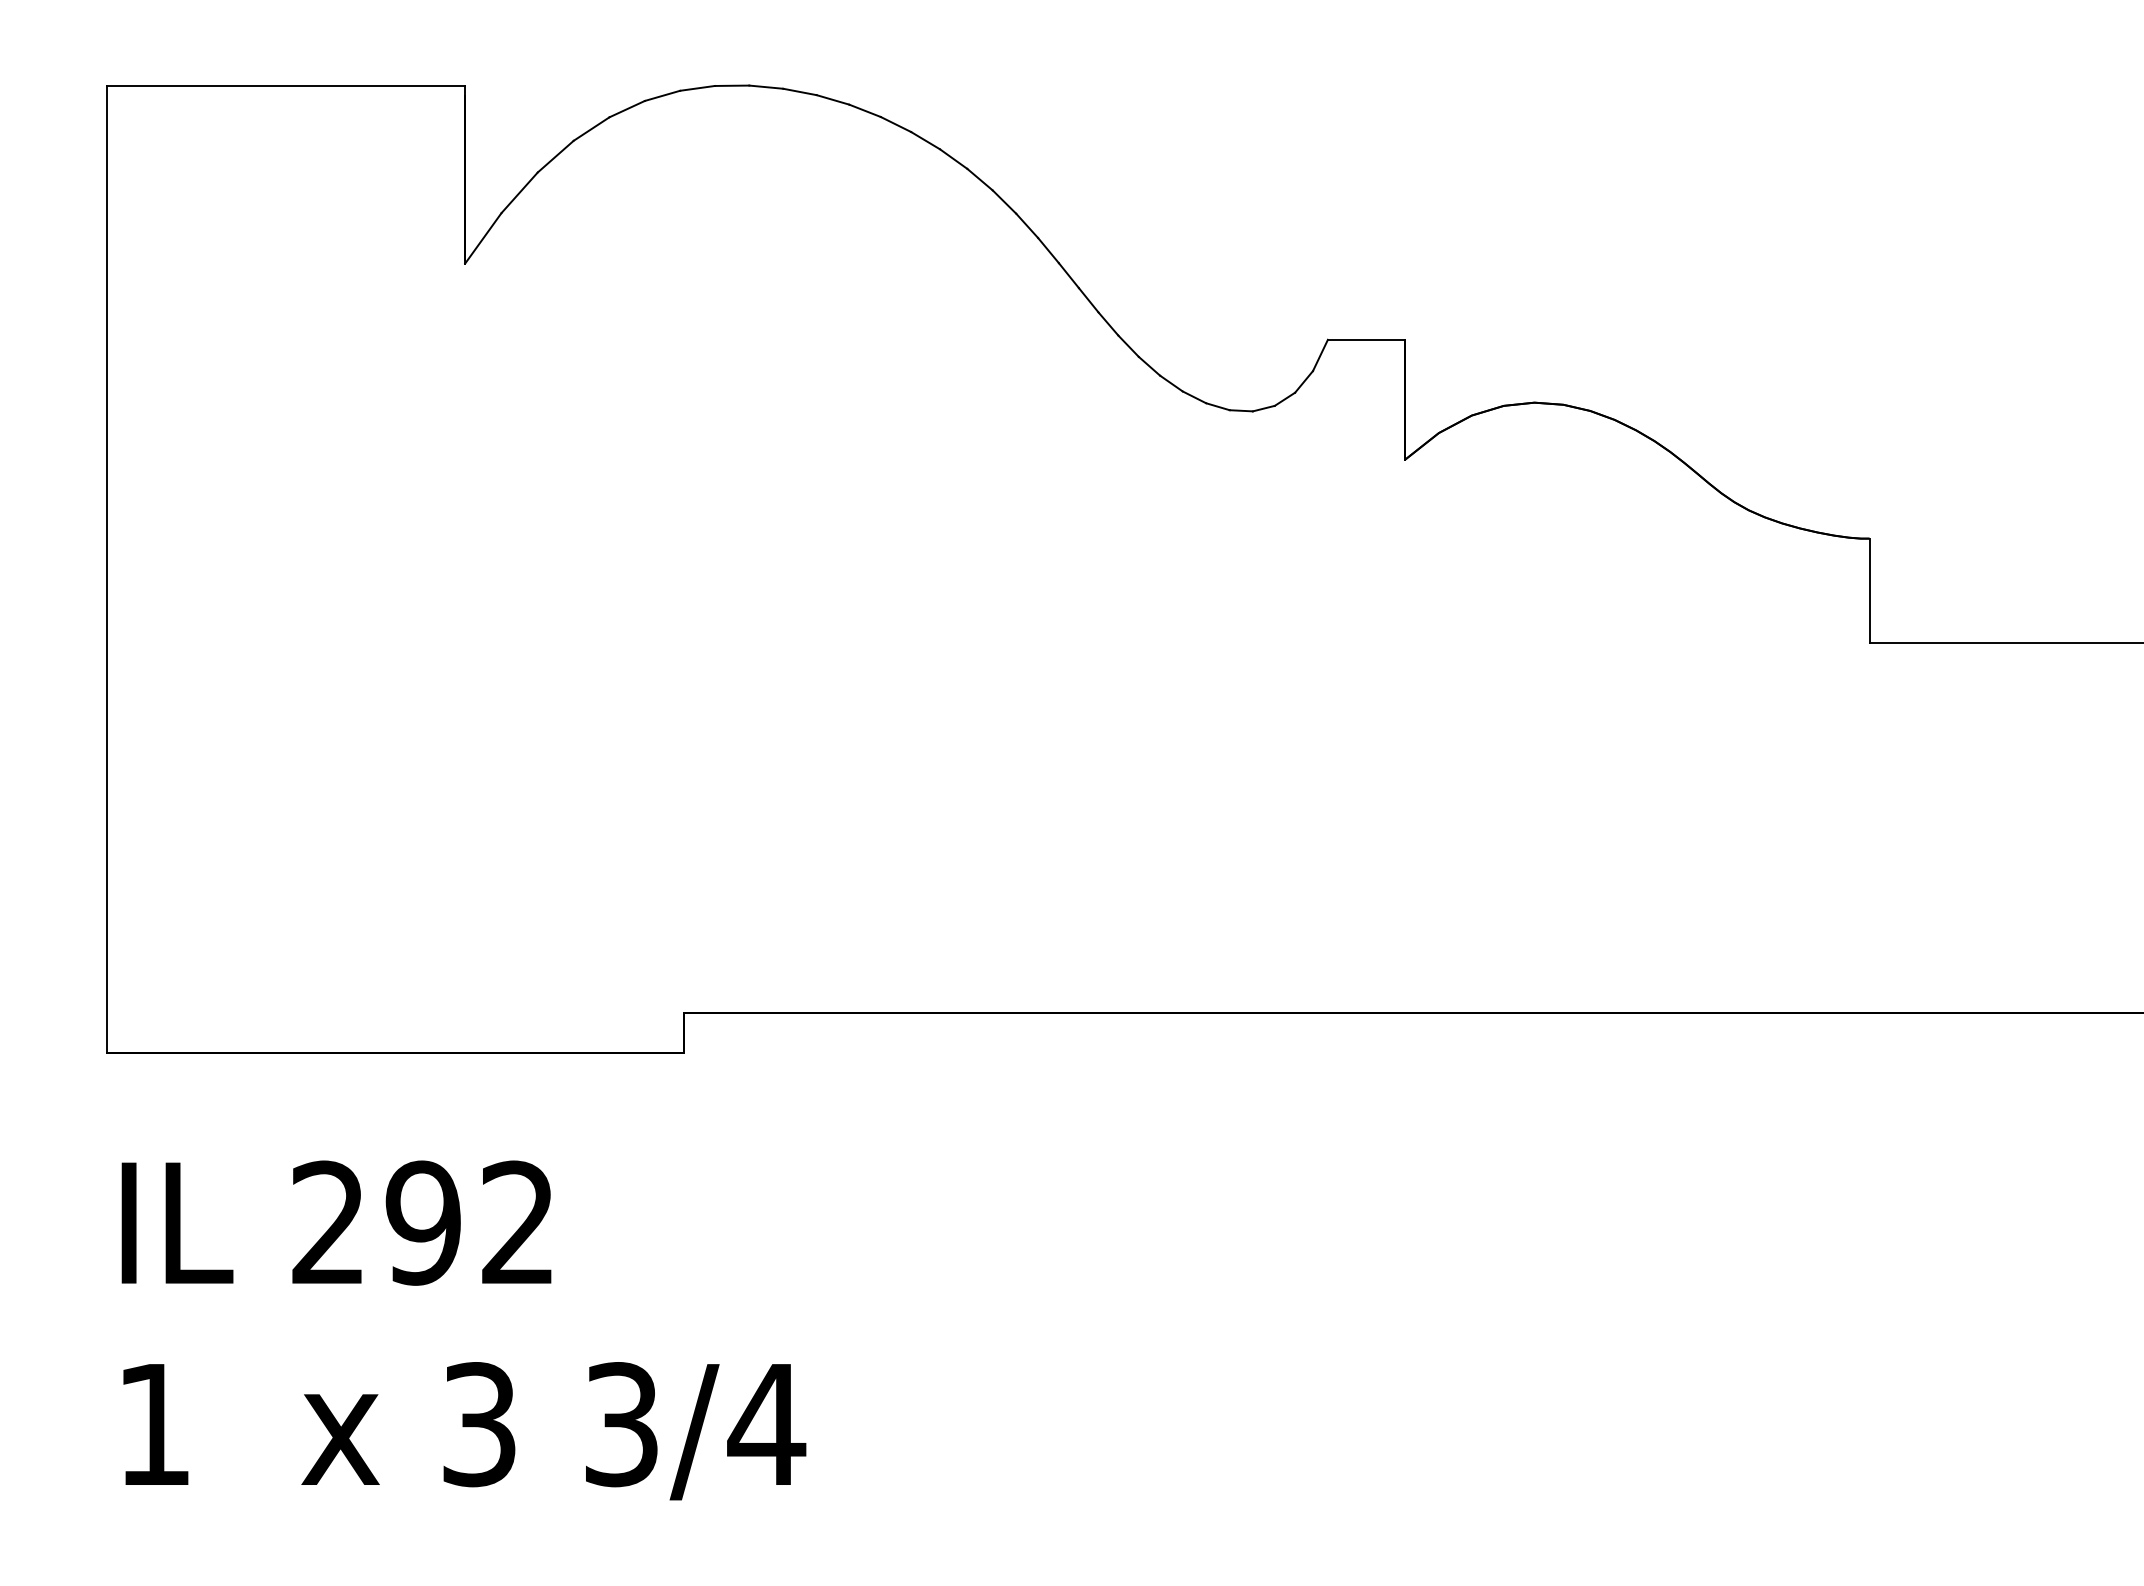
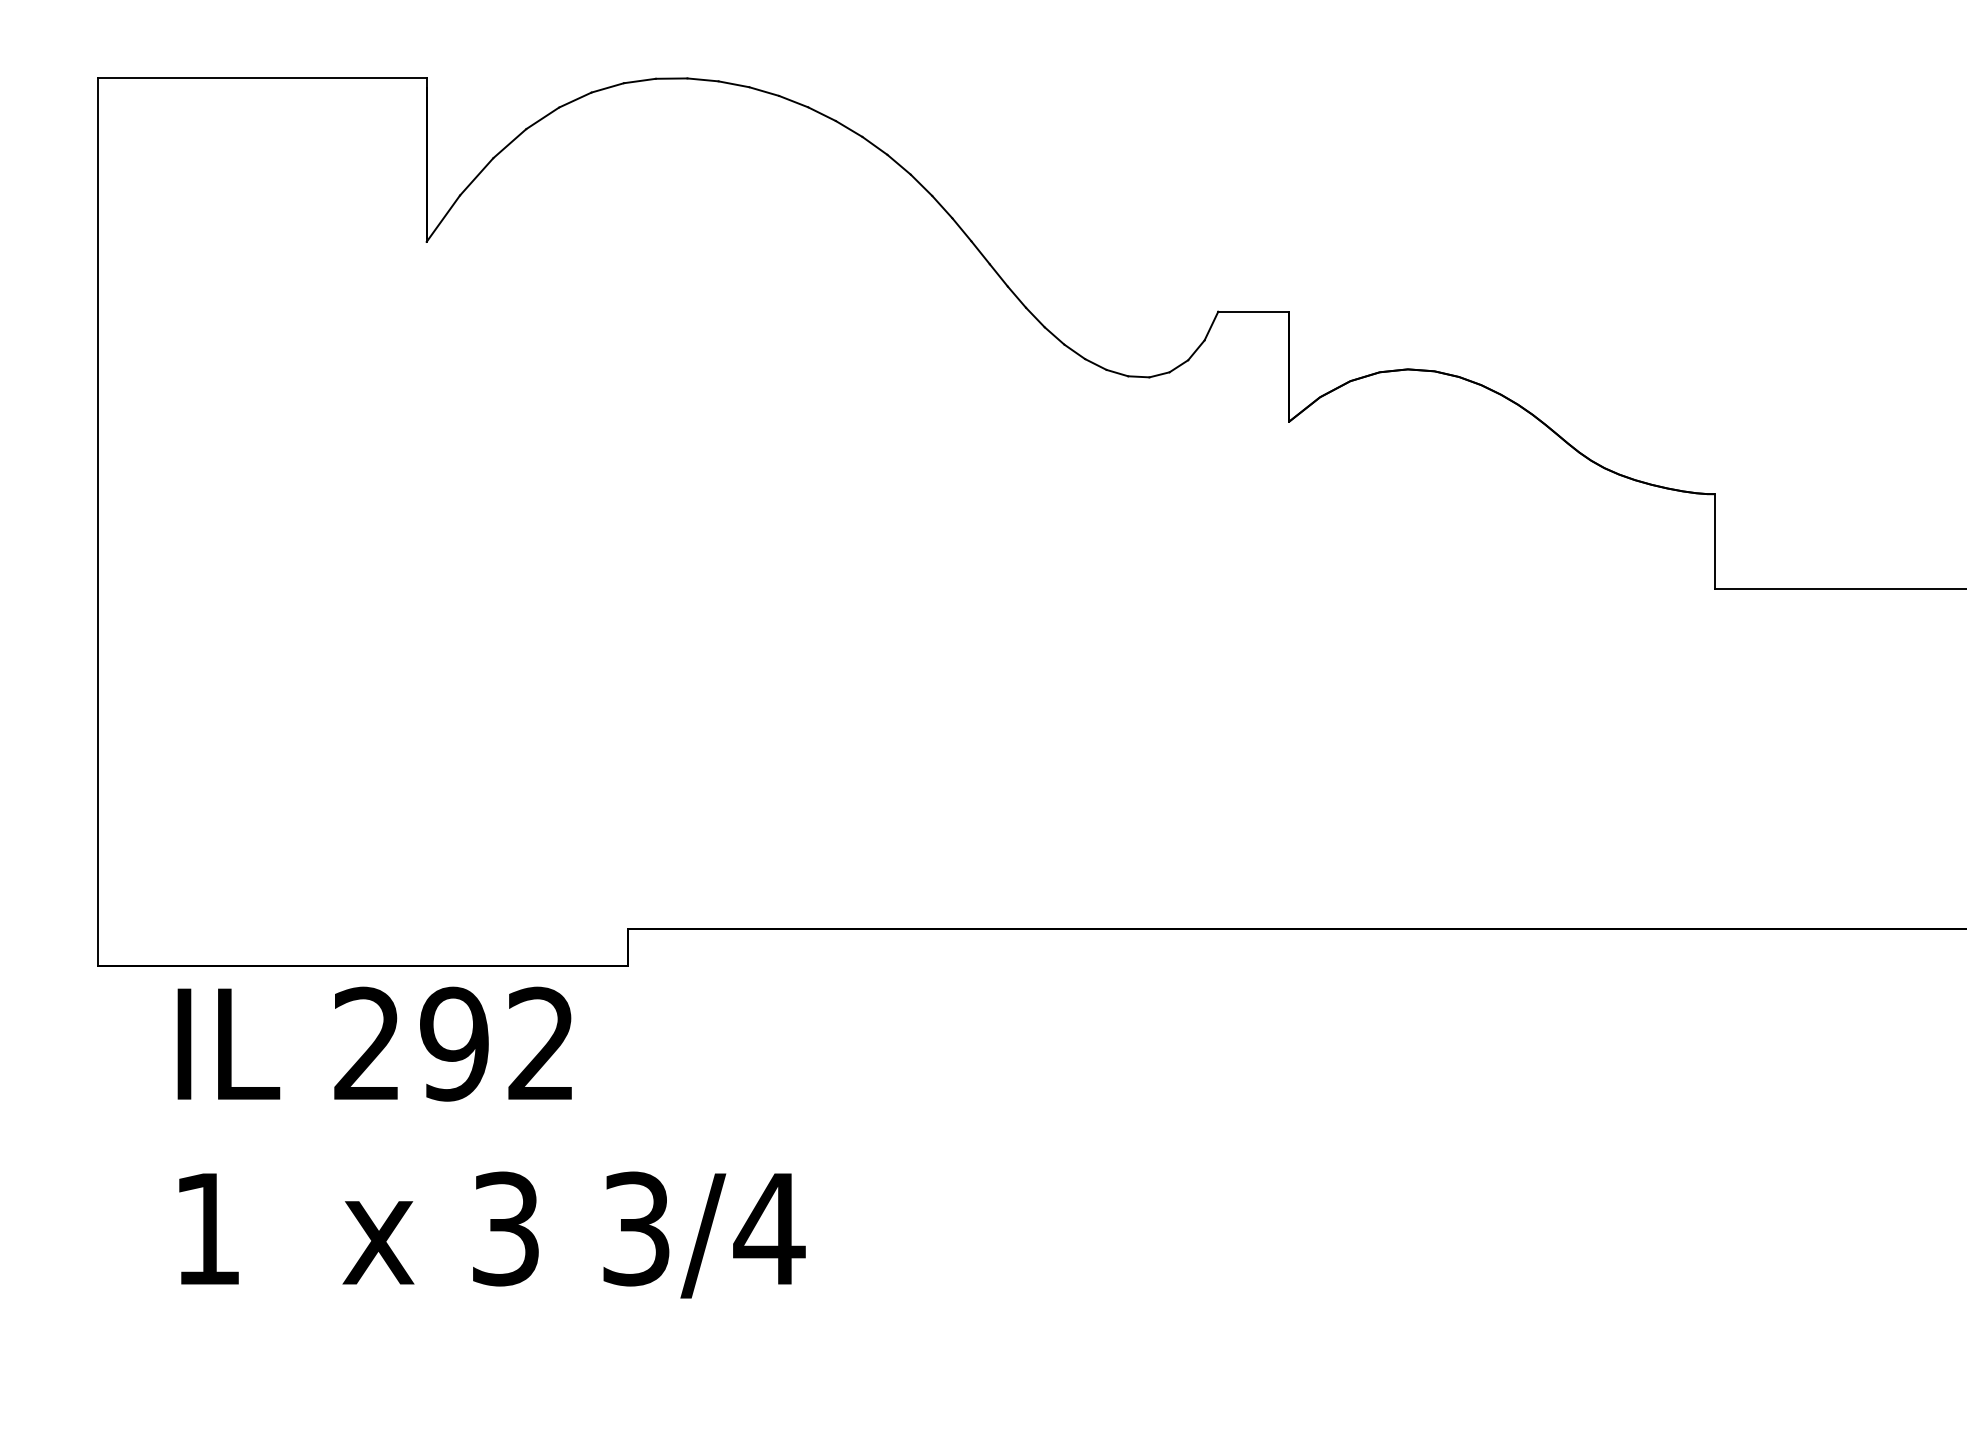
text: (463, 1330) -> (491, 1142), moved

